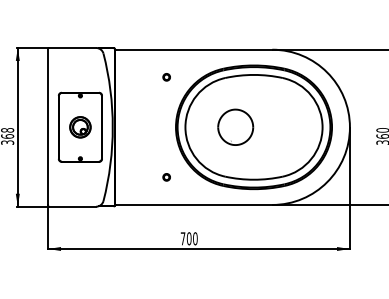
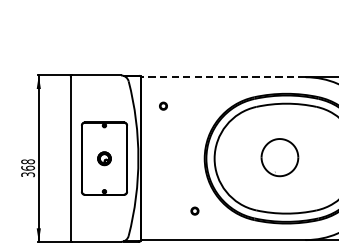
line: (193, 49) -> (223, 77), solid -> dashed
part: (166, 77) -> (163, 106), moved
part: (235, 126) -> (279, 156), moved
part: (80, 127) -> (104, 158), size x0.6

